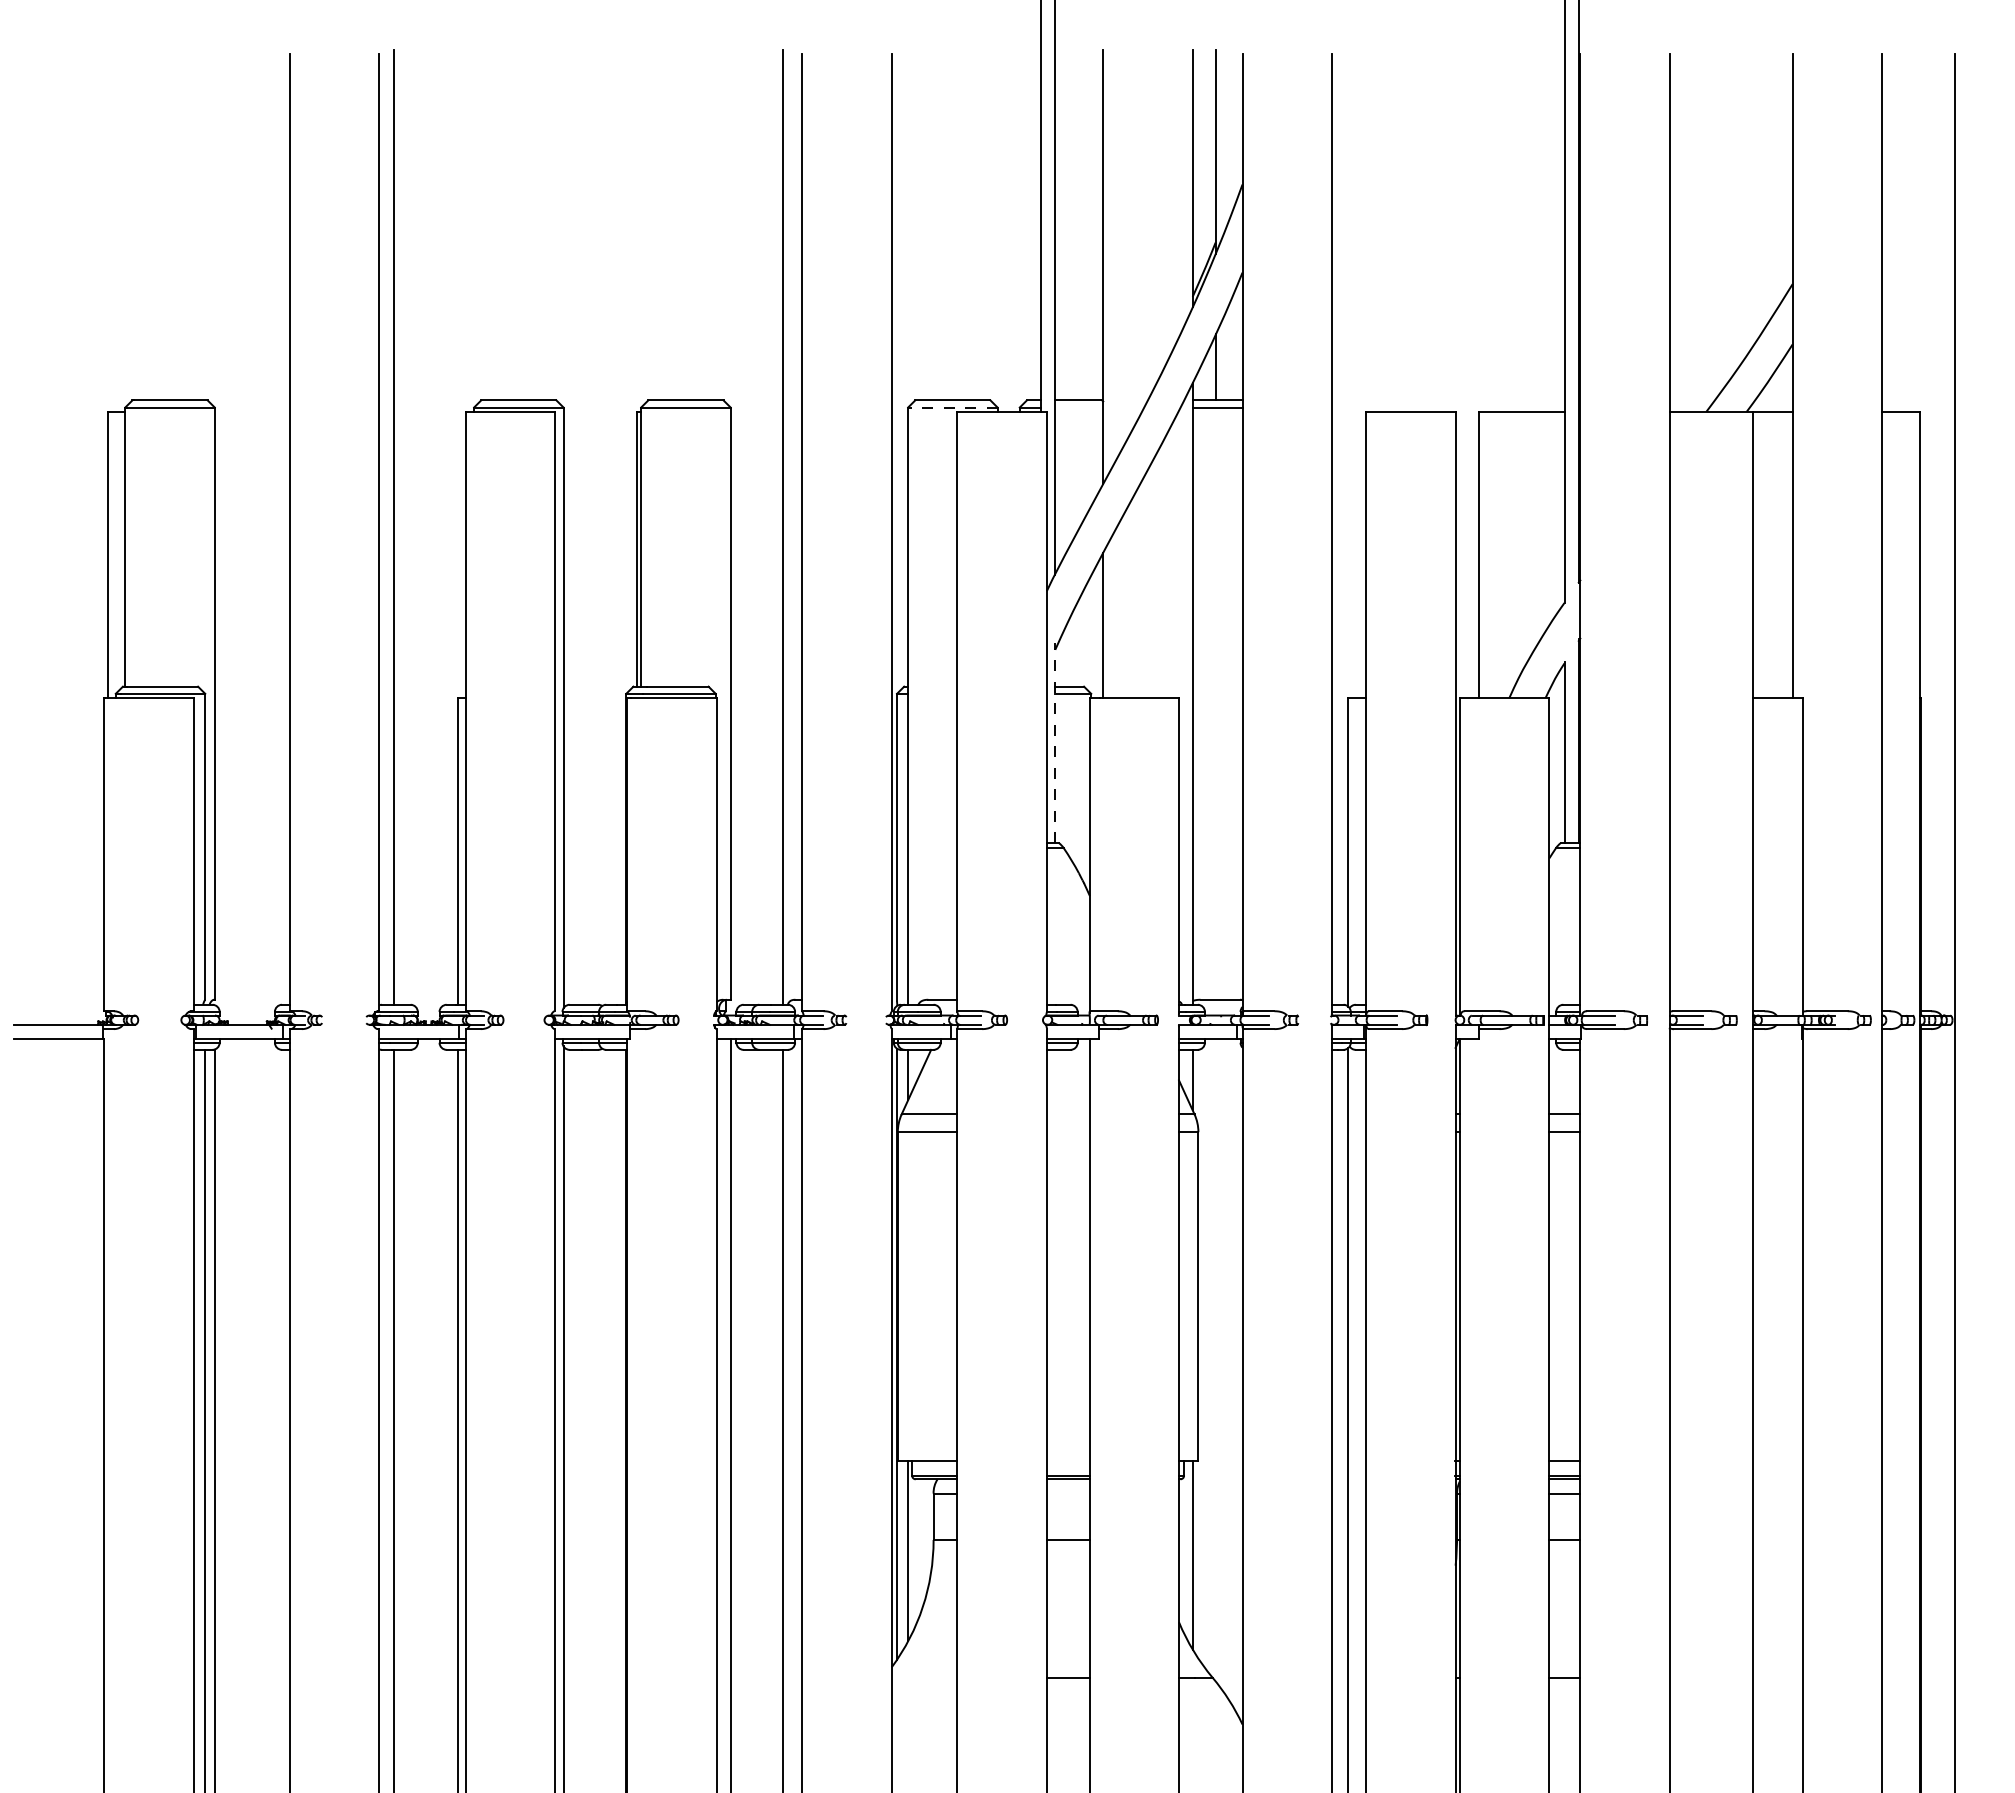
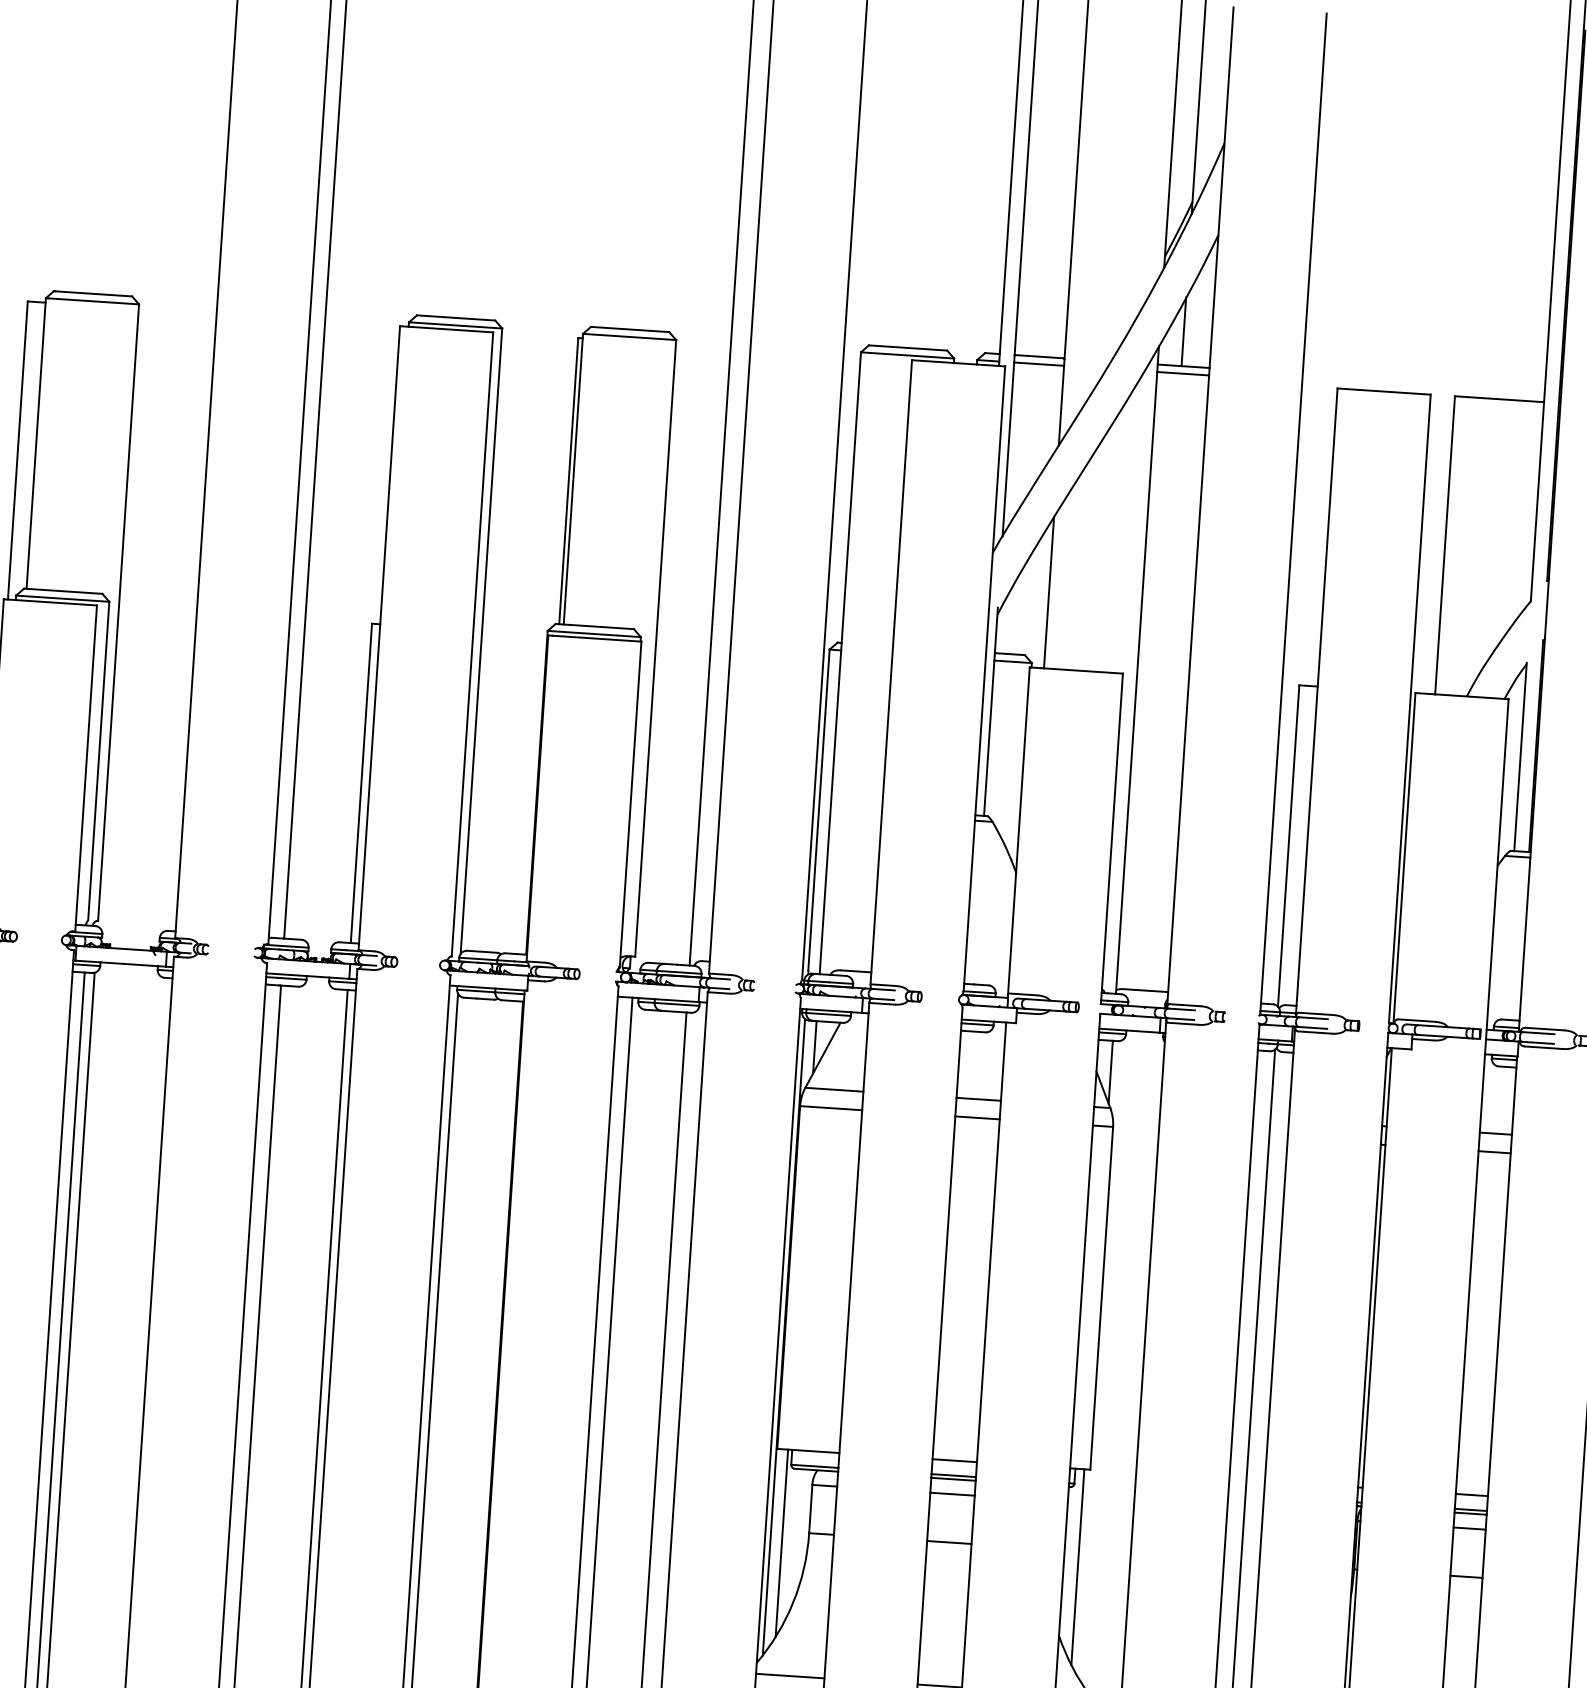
line: (952, 407) -> (907, 355), dashed -> solid
line: (1079, 407) -> (1039, 364), added
line: (1055, 743) -> (991, 712), dashed -> solid
line: (1067, 1114) -> (978, 1099), added
line: (1067, 1132) -> (976, 1118), added
line: (1067, 1461) -> (954, 1460), added
line: (1067, 1493) -> (951, 1494), added
line: (924, 1677) -> (790, 1675), added

